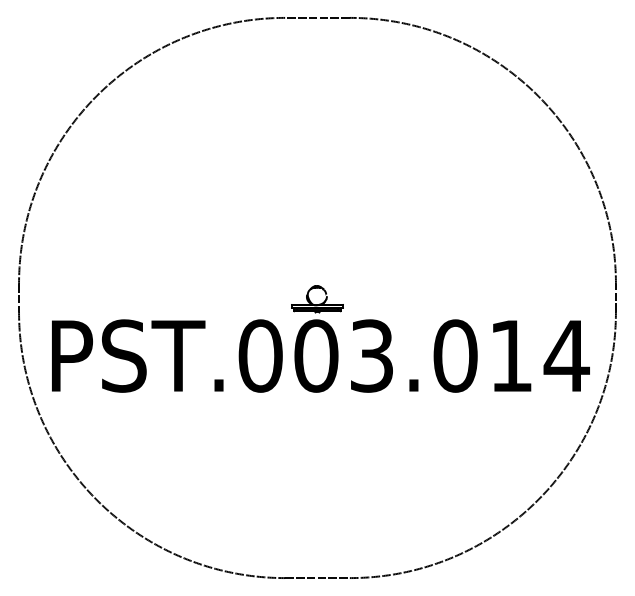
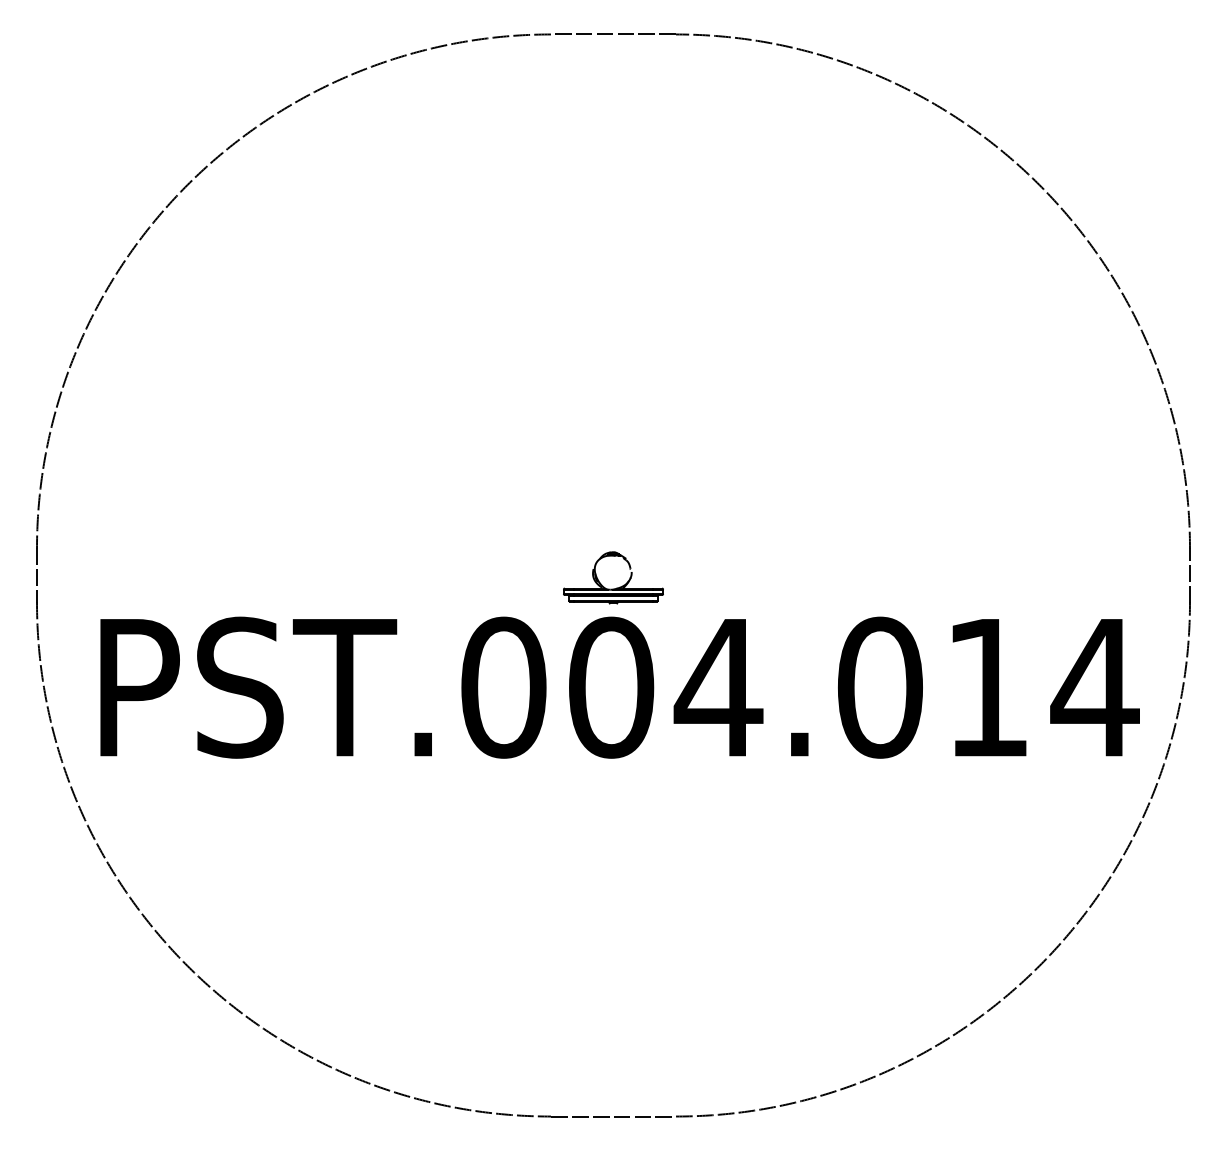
text: (371, 355) -> (717, 686), PST.003.014 -> PST.004.014

